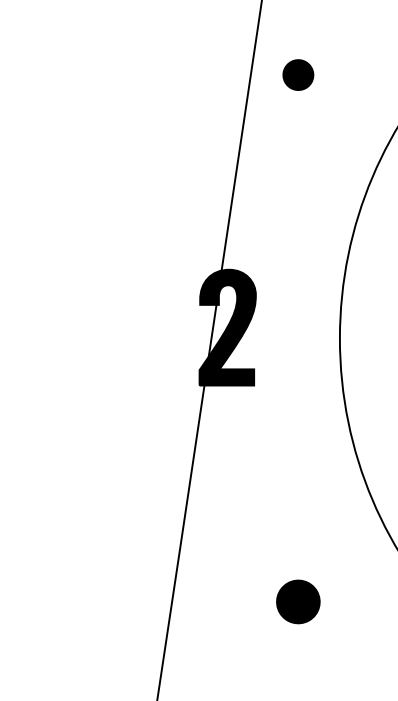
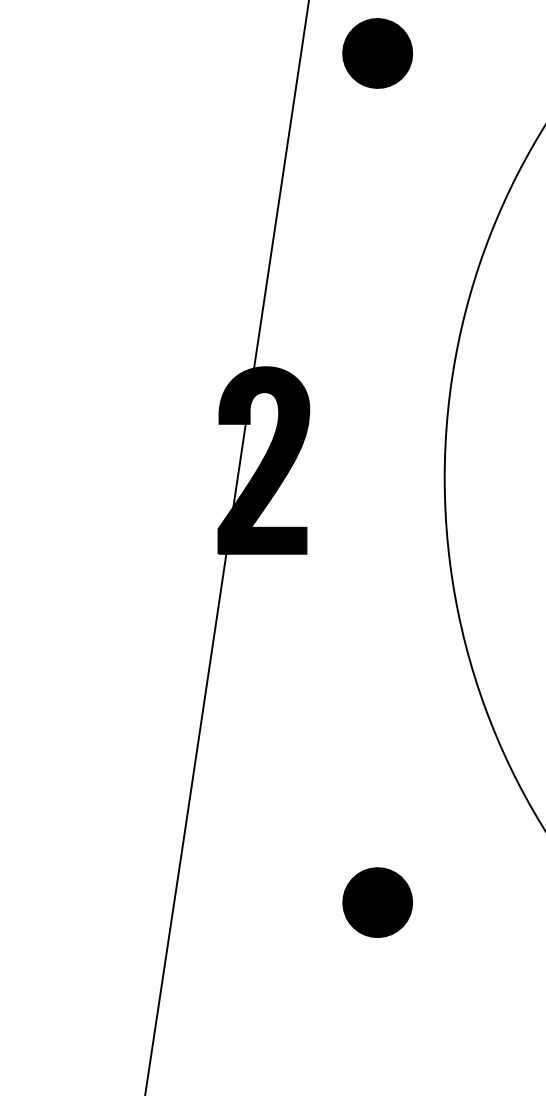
part: (298, 74) -> (377, 52), size x1.43

